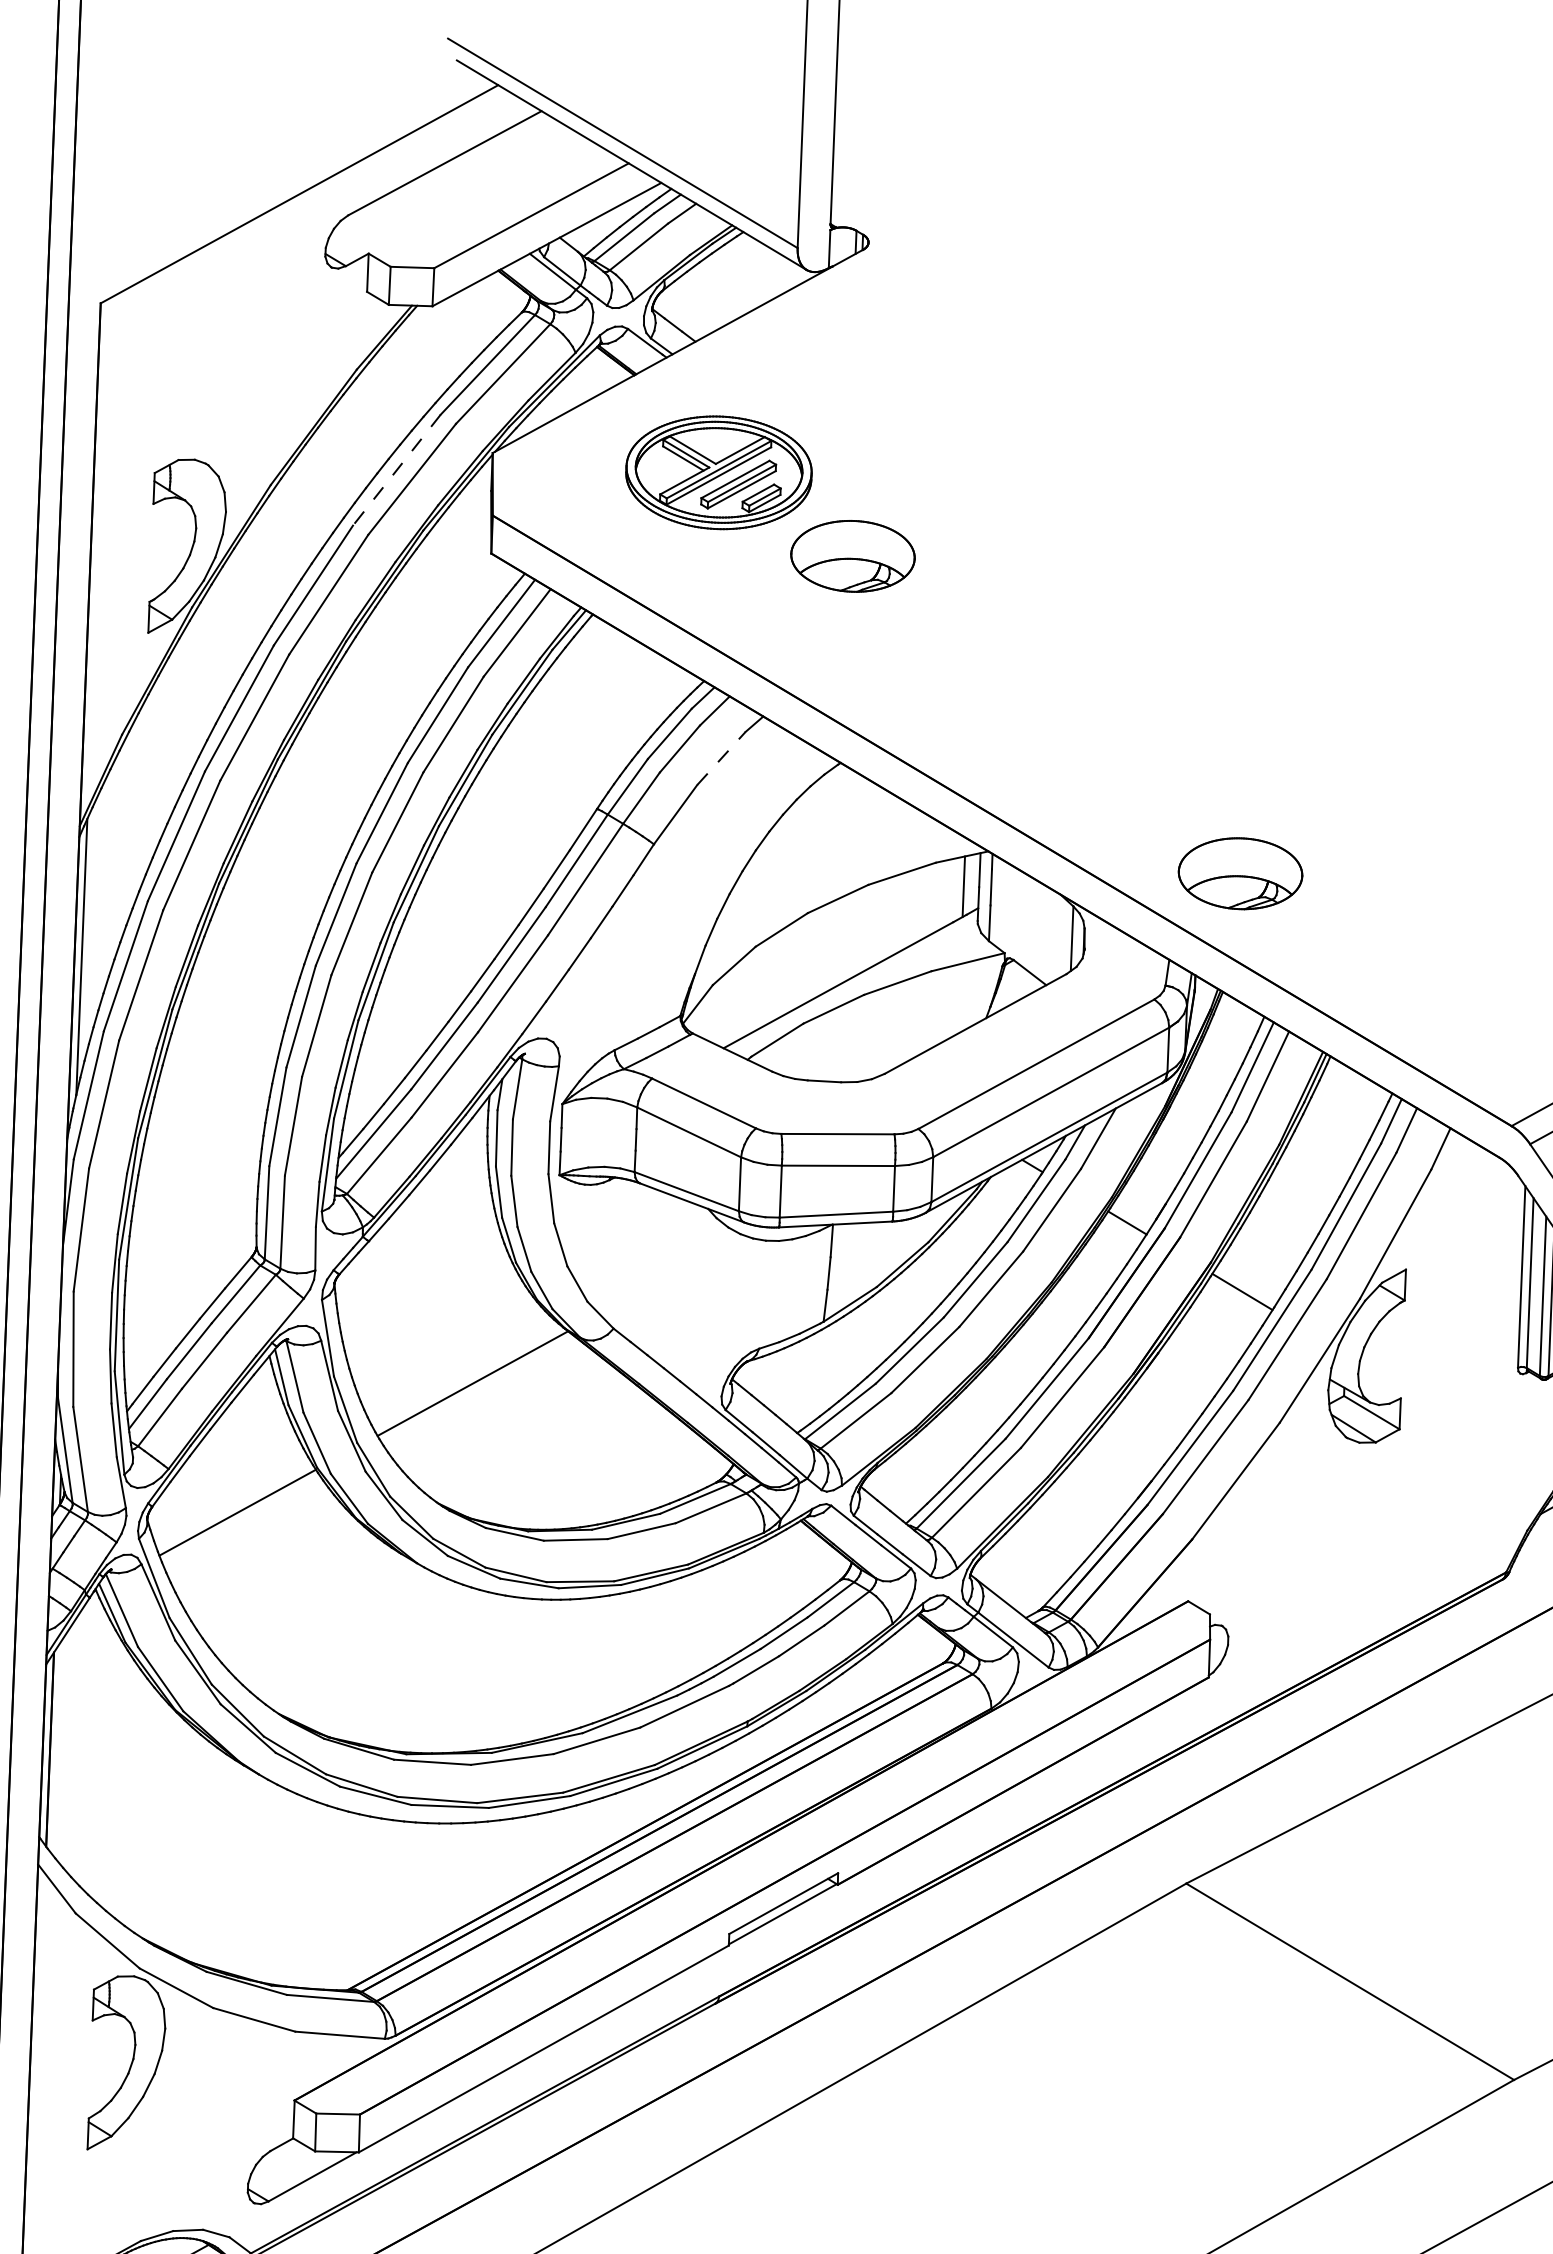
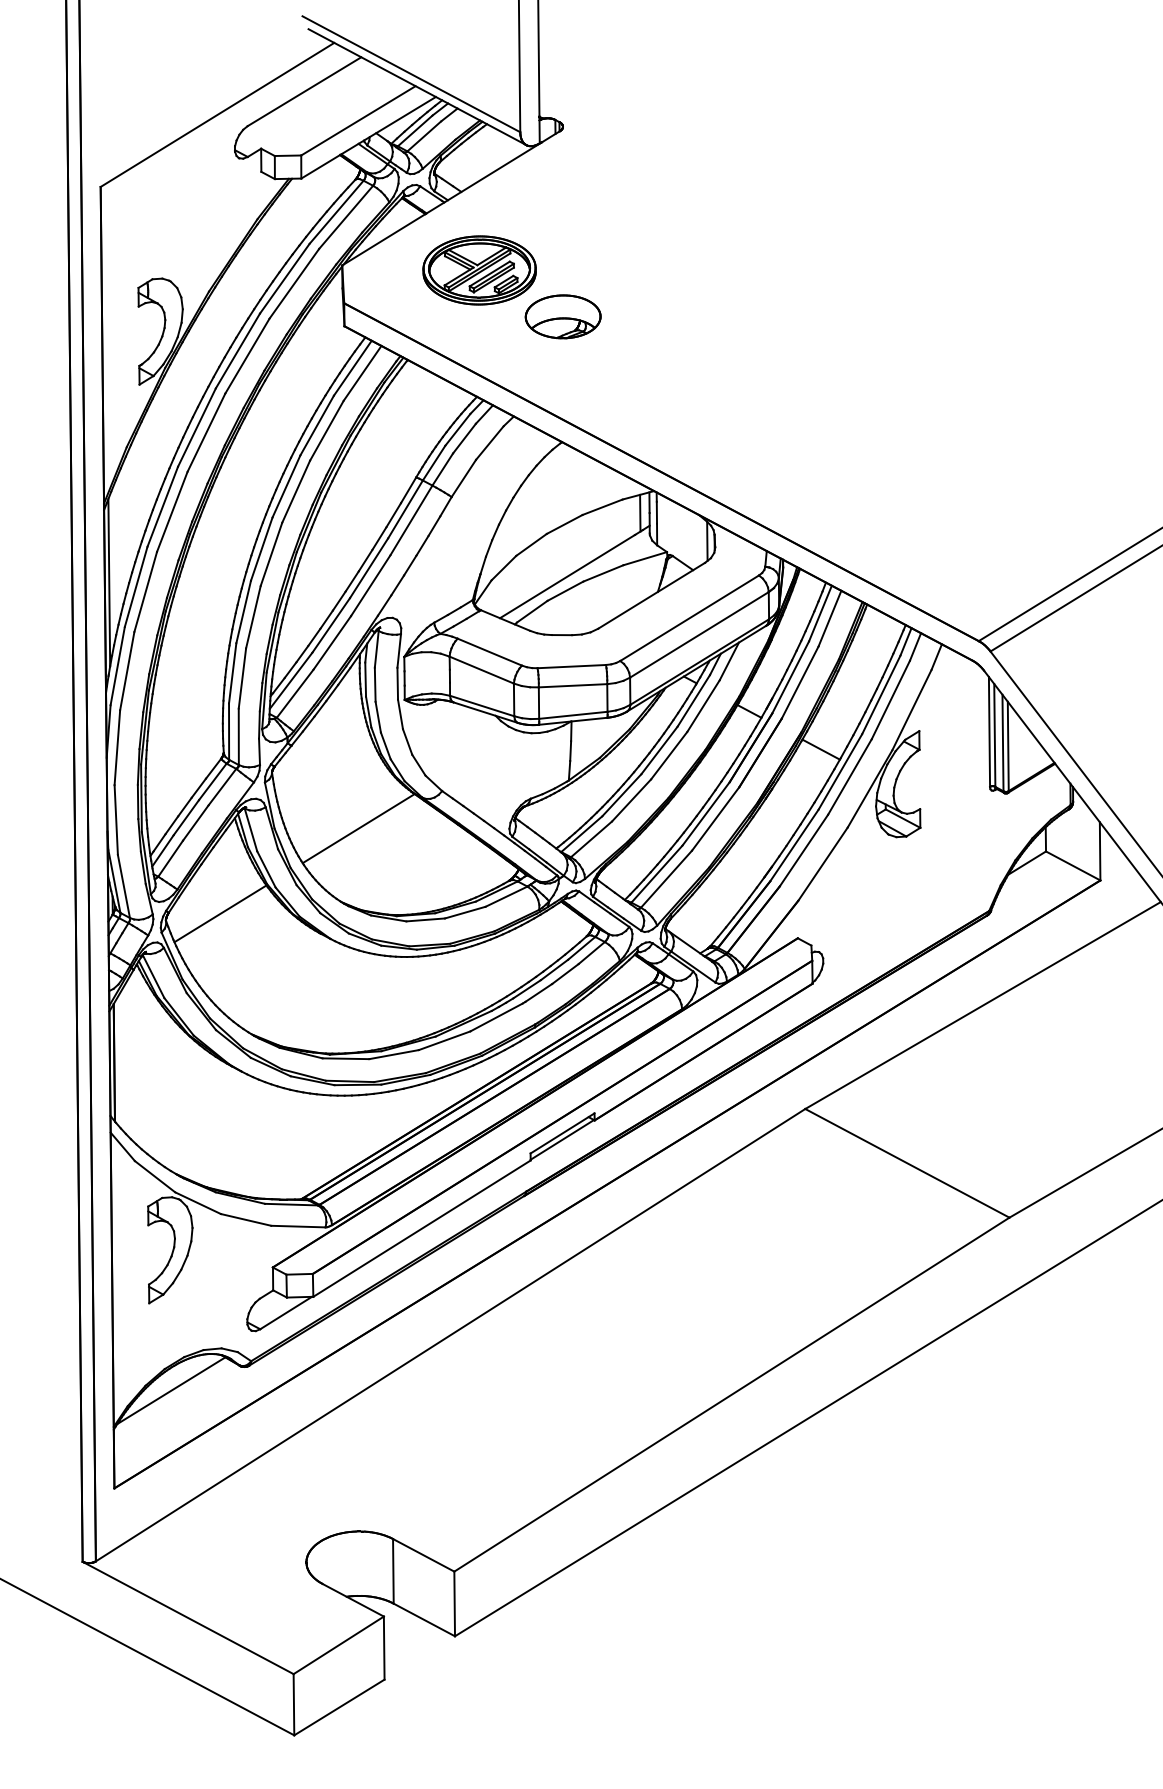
line: (396, 469) -> (284, 278), dashed -> solid
line: (720, 759) -> (489, 443), dashed -> solid
part: (1239, 873) -> (806, 496), removed

